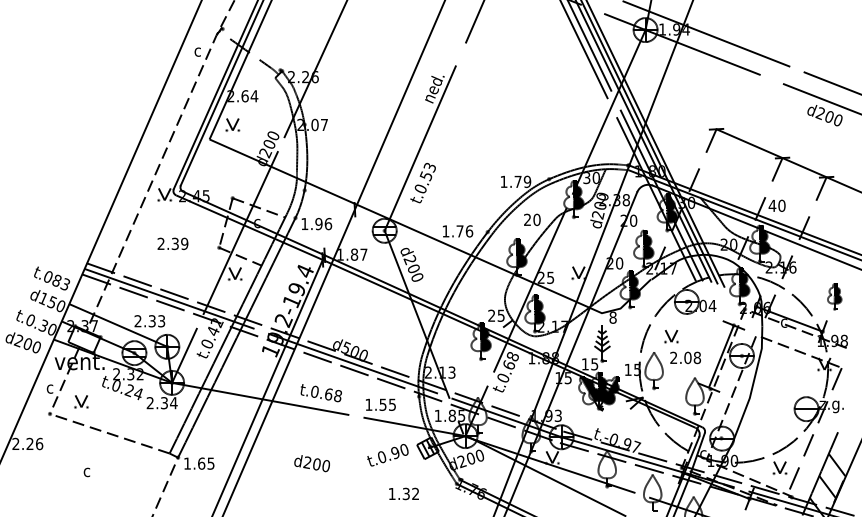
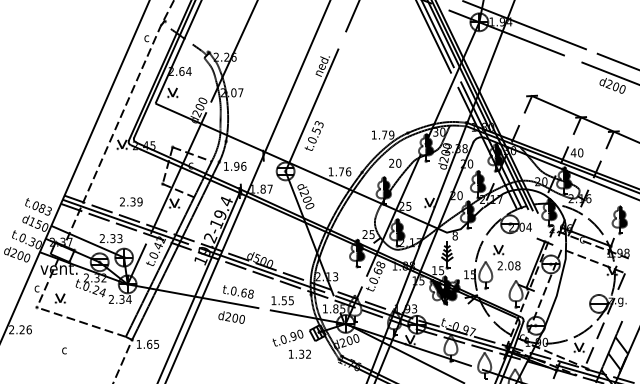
text: (172, 243) -> (130, 201), moved
part: (834, 296) -> (619, 220), size x1.43
text: (311, 463) -> (231, 317), moved
text: (403, 493) -> (299, 353), moved

